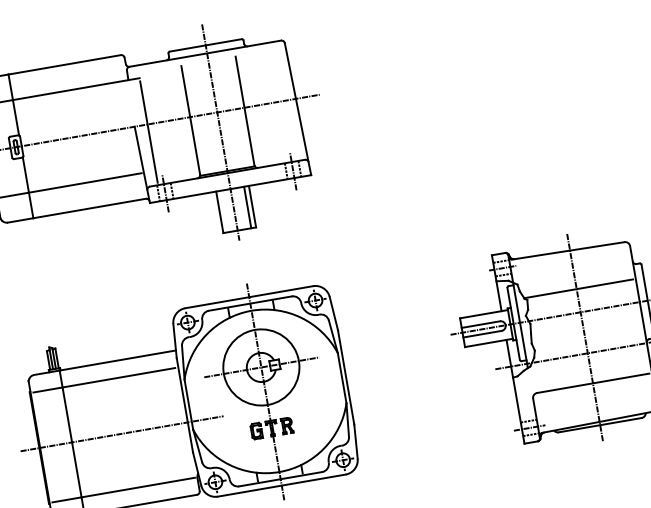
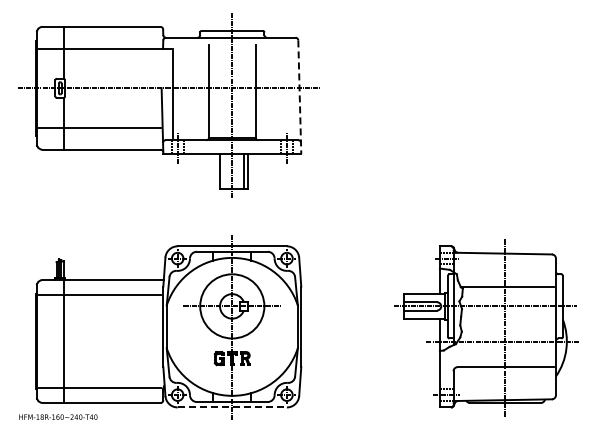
line: (297, 109) -> (299, 97), solid -> dashed
line: (121, 433) -> (106, 341), removed
line: (282, 485) -> (232, 407), solid -> dashed

